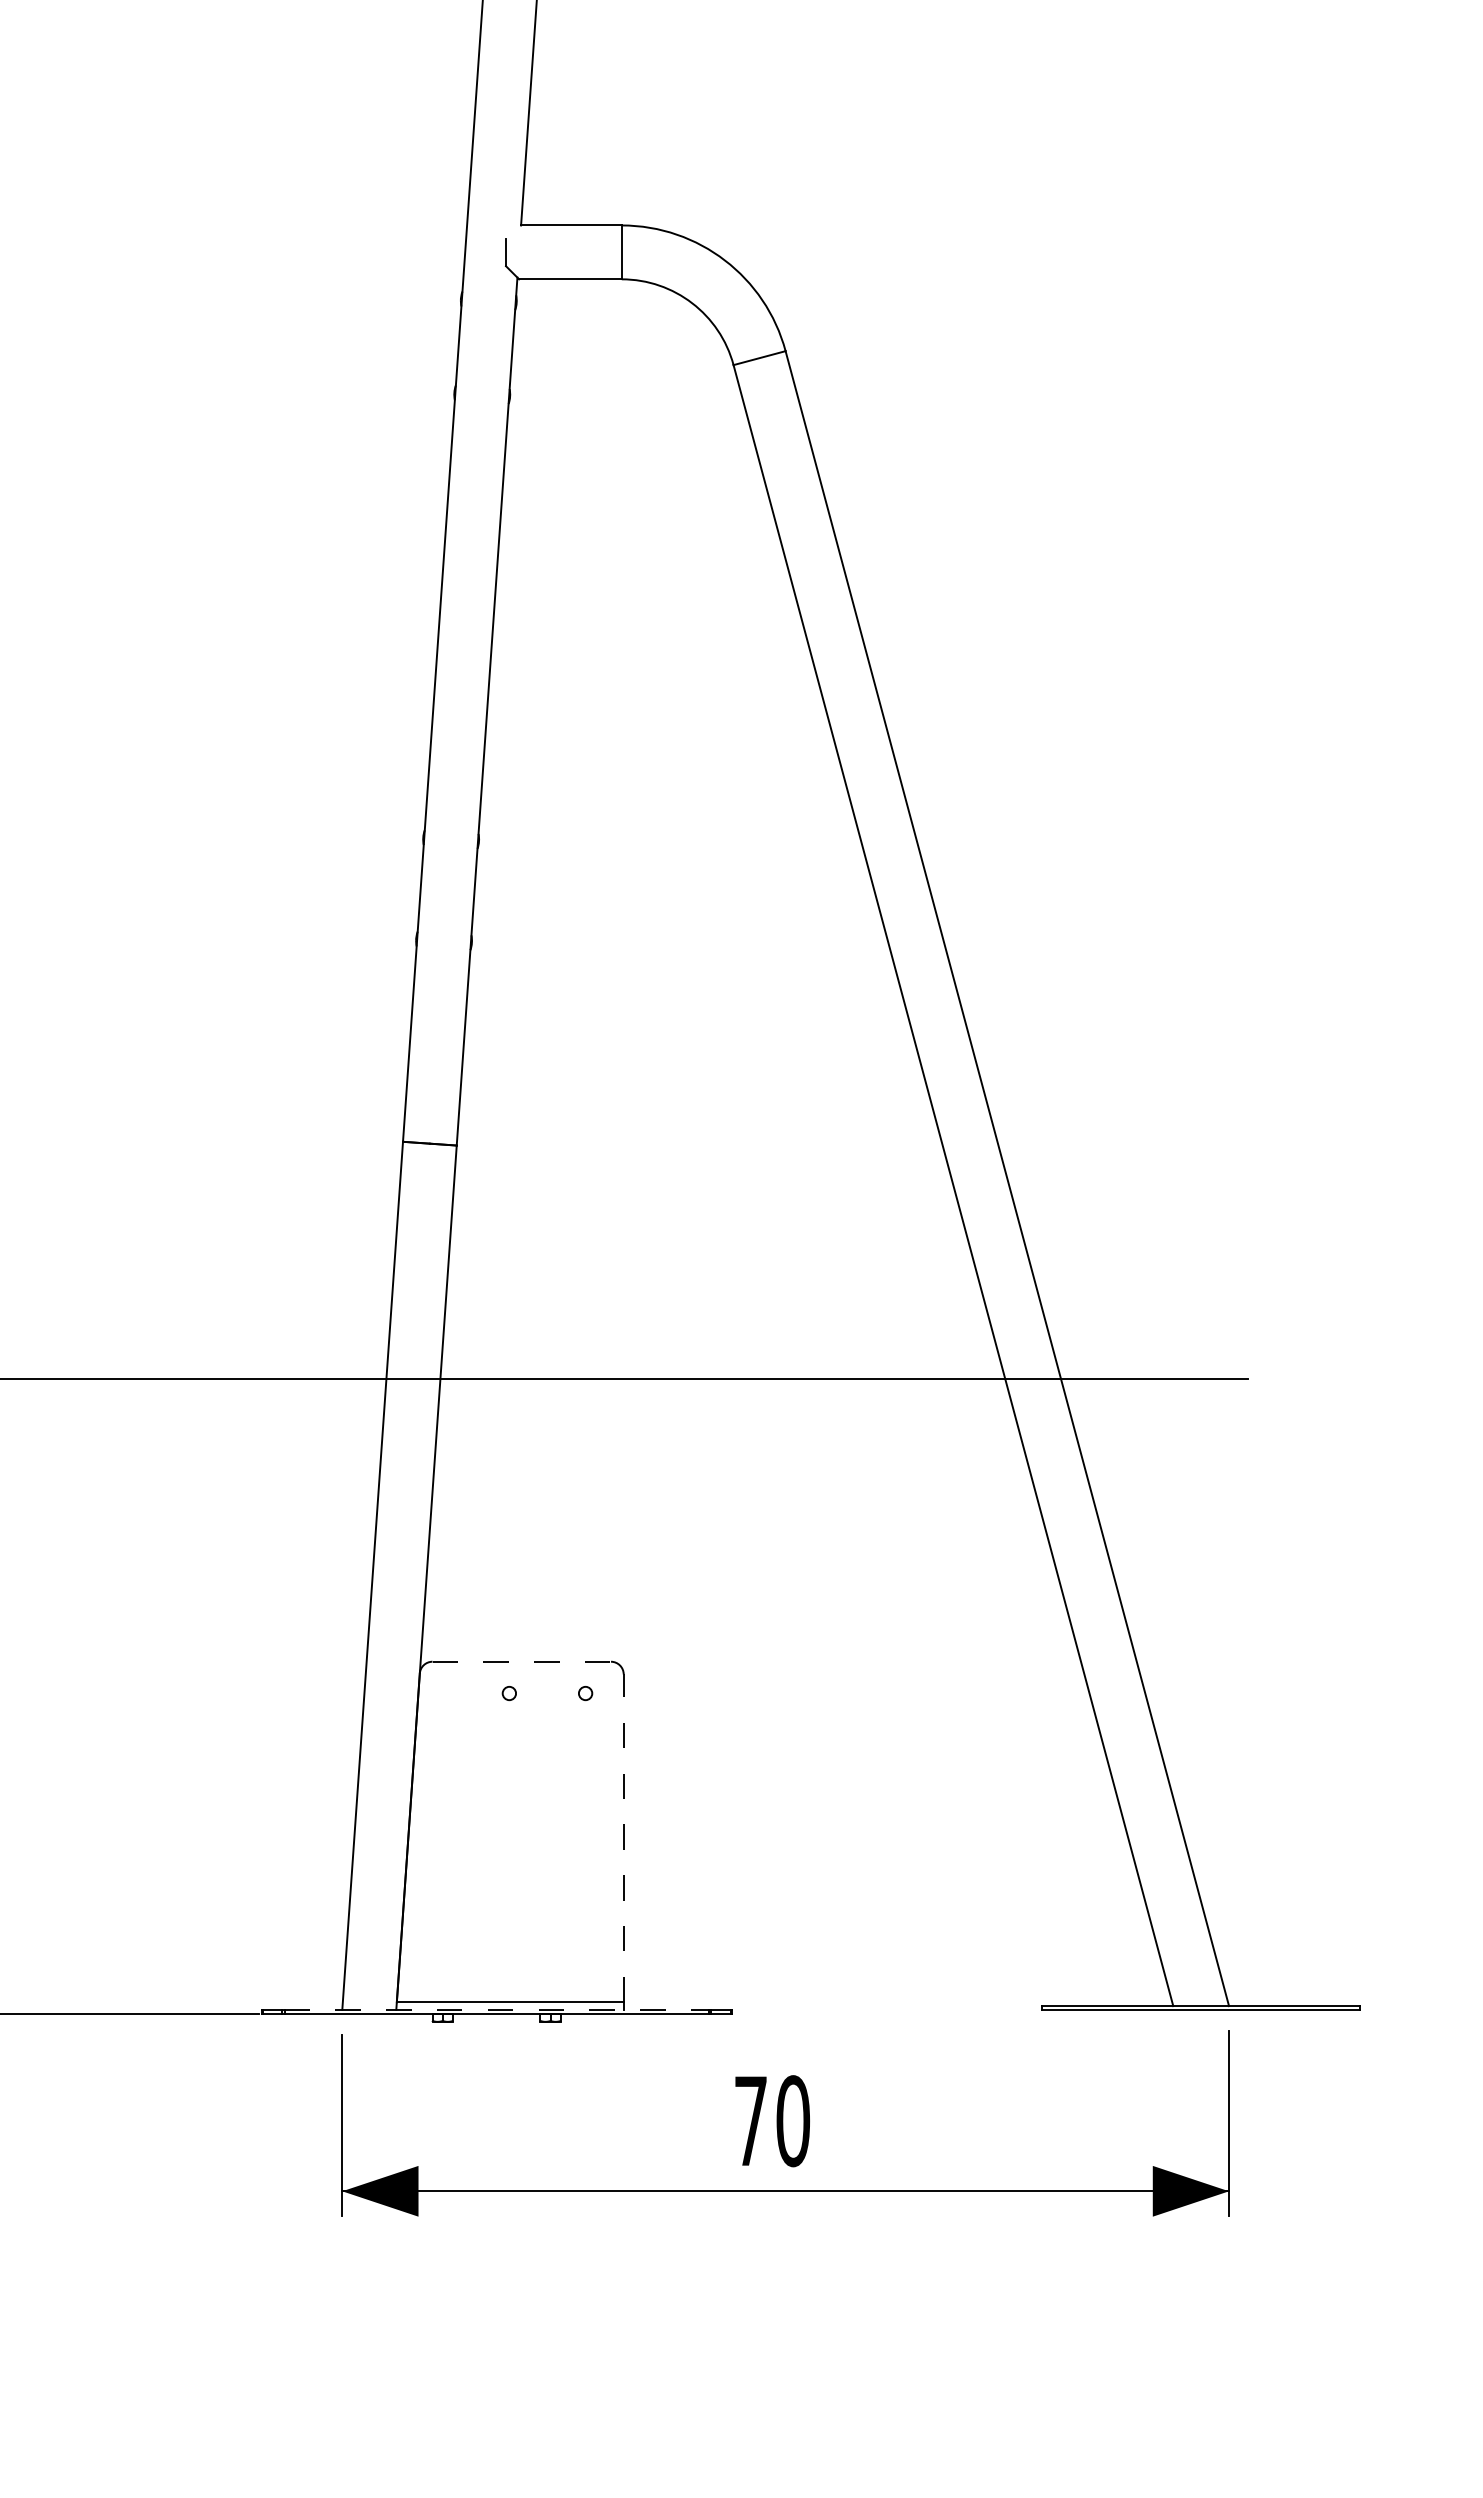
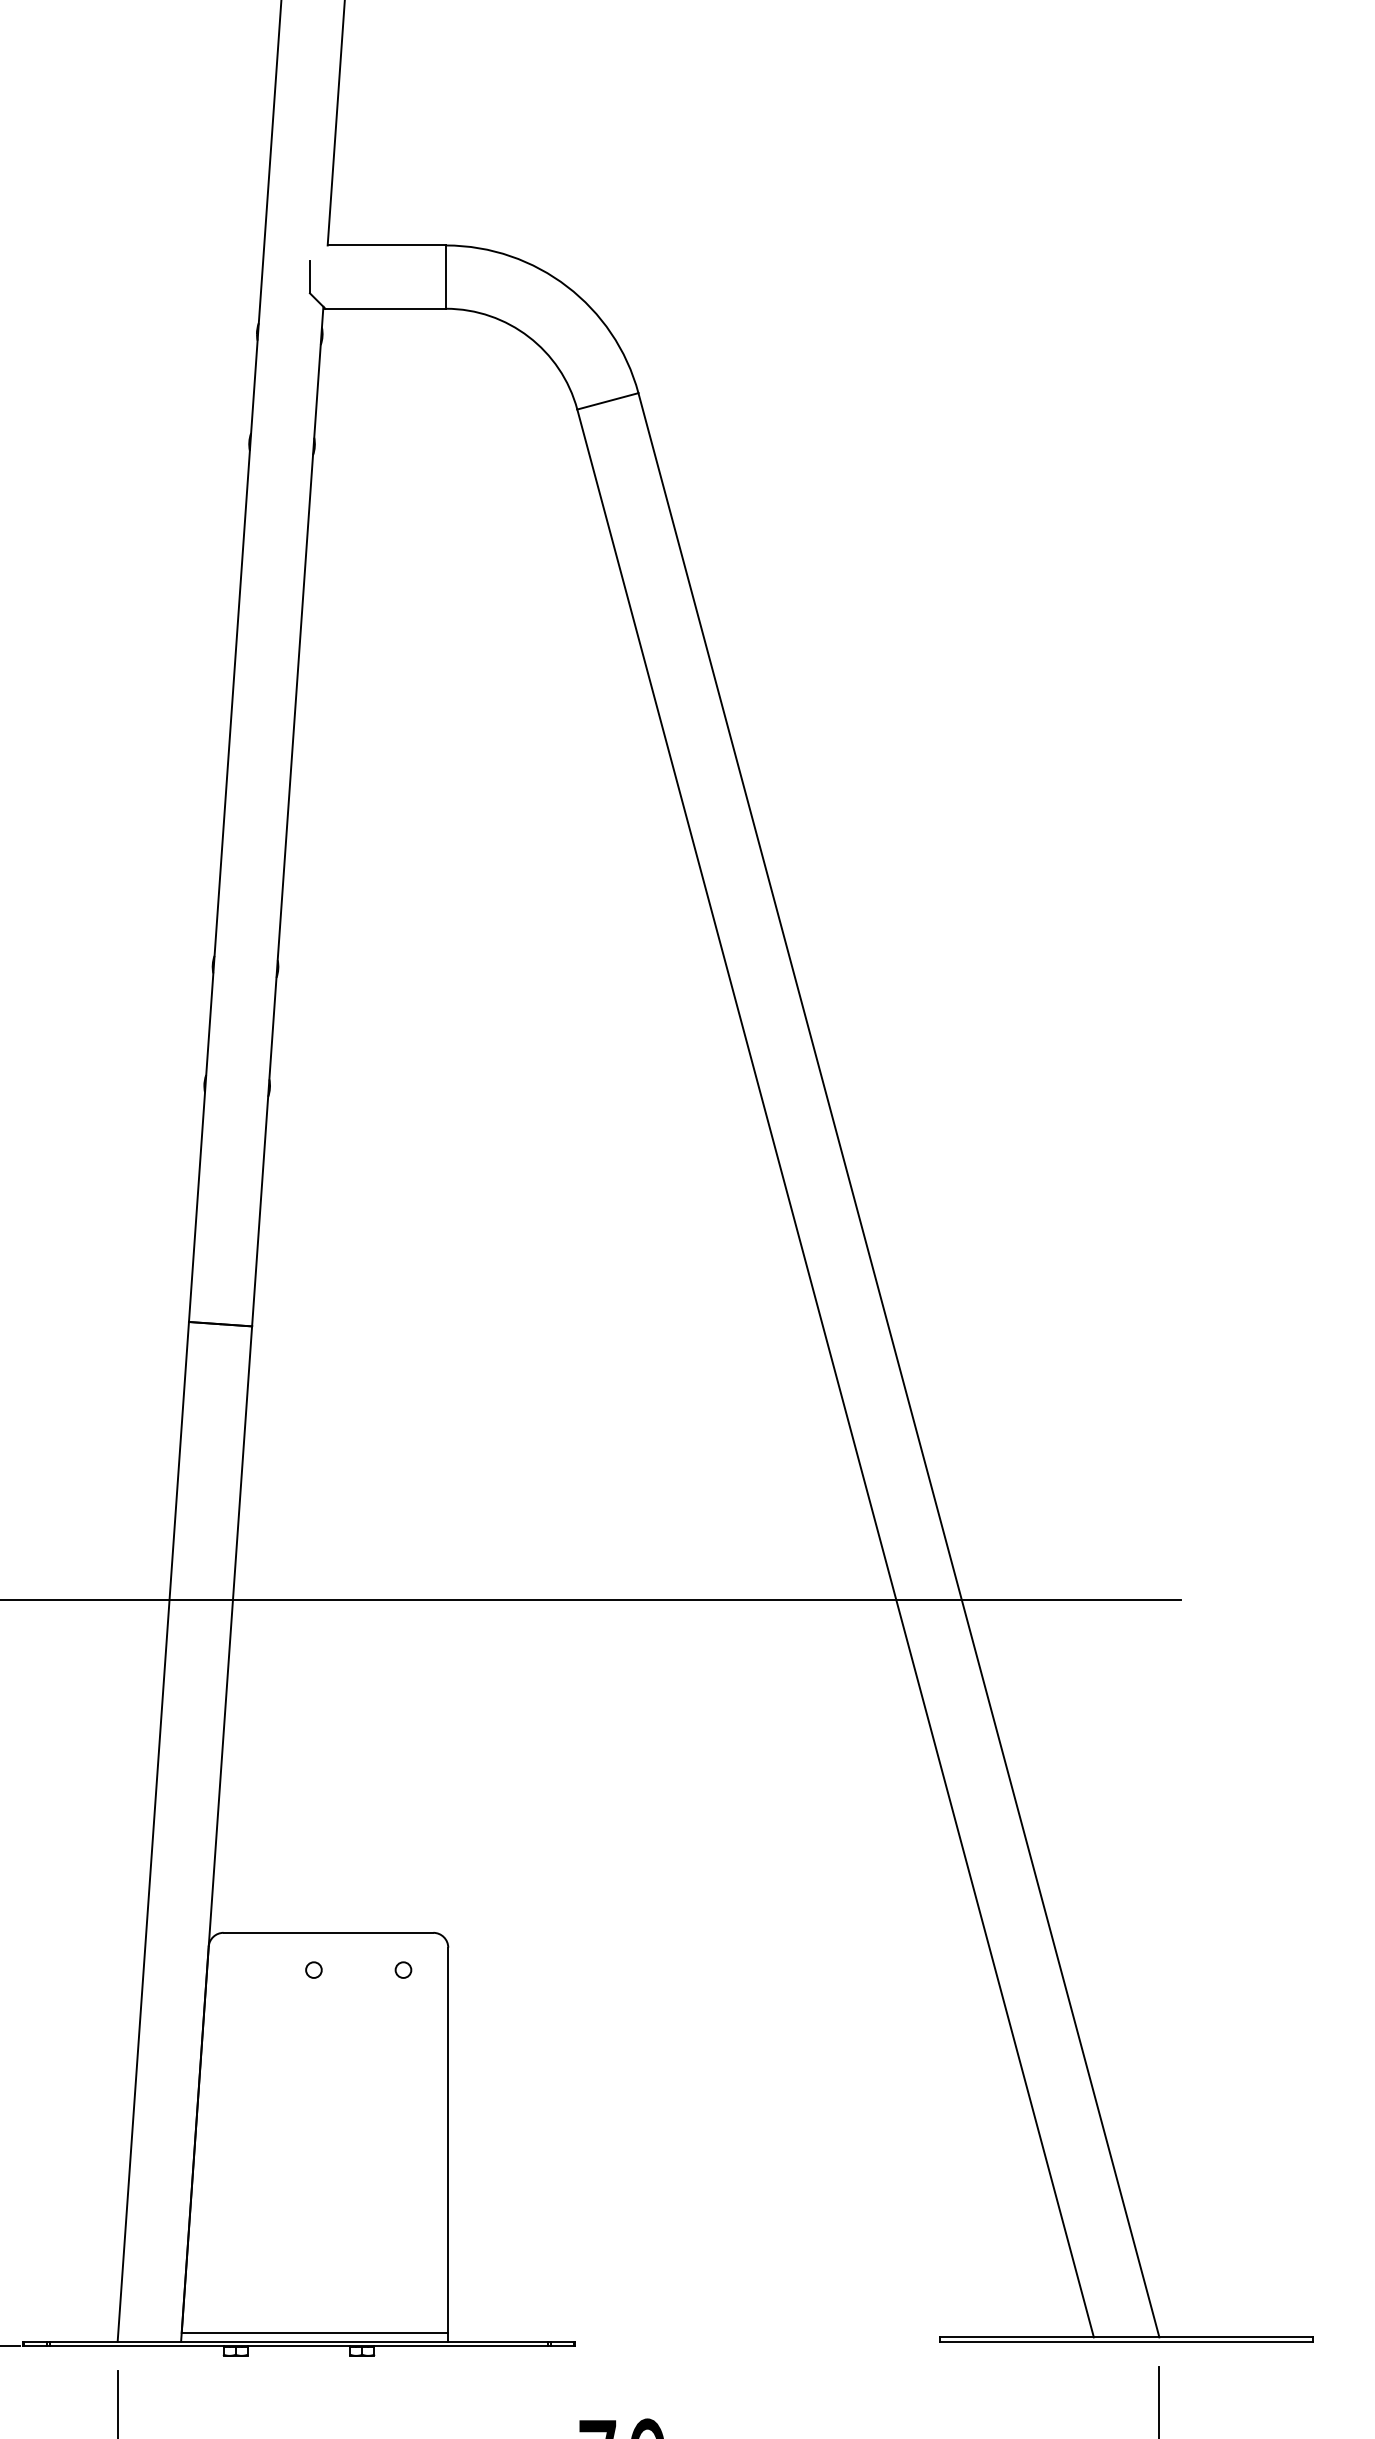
line: (522, 1661) -> (329, 1932), dashed -> solid
line: (623, 1838) -> (448, 2140), dashed -> solid
line: (497, 2009) -> (299, 2341), dashed -> solid

